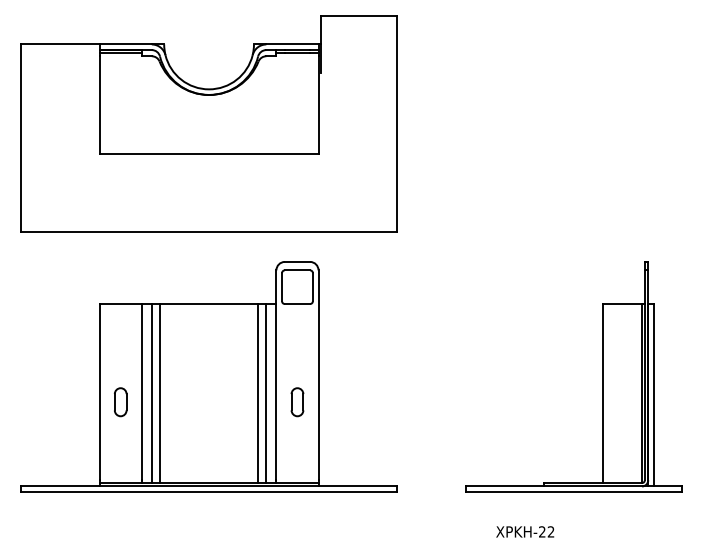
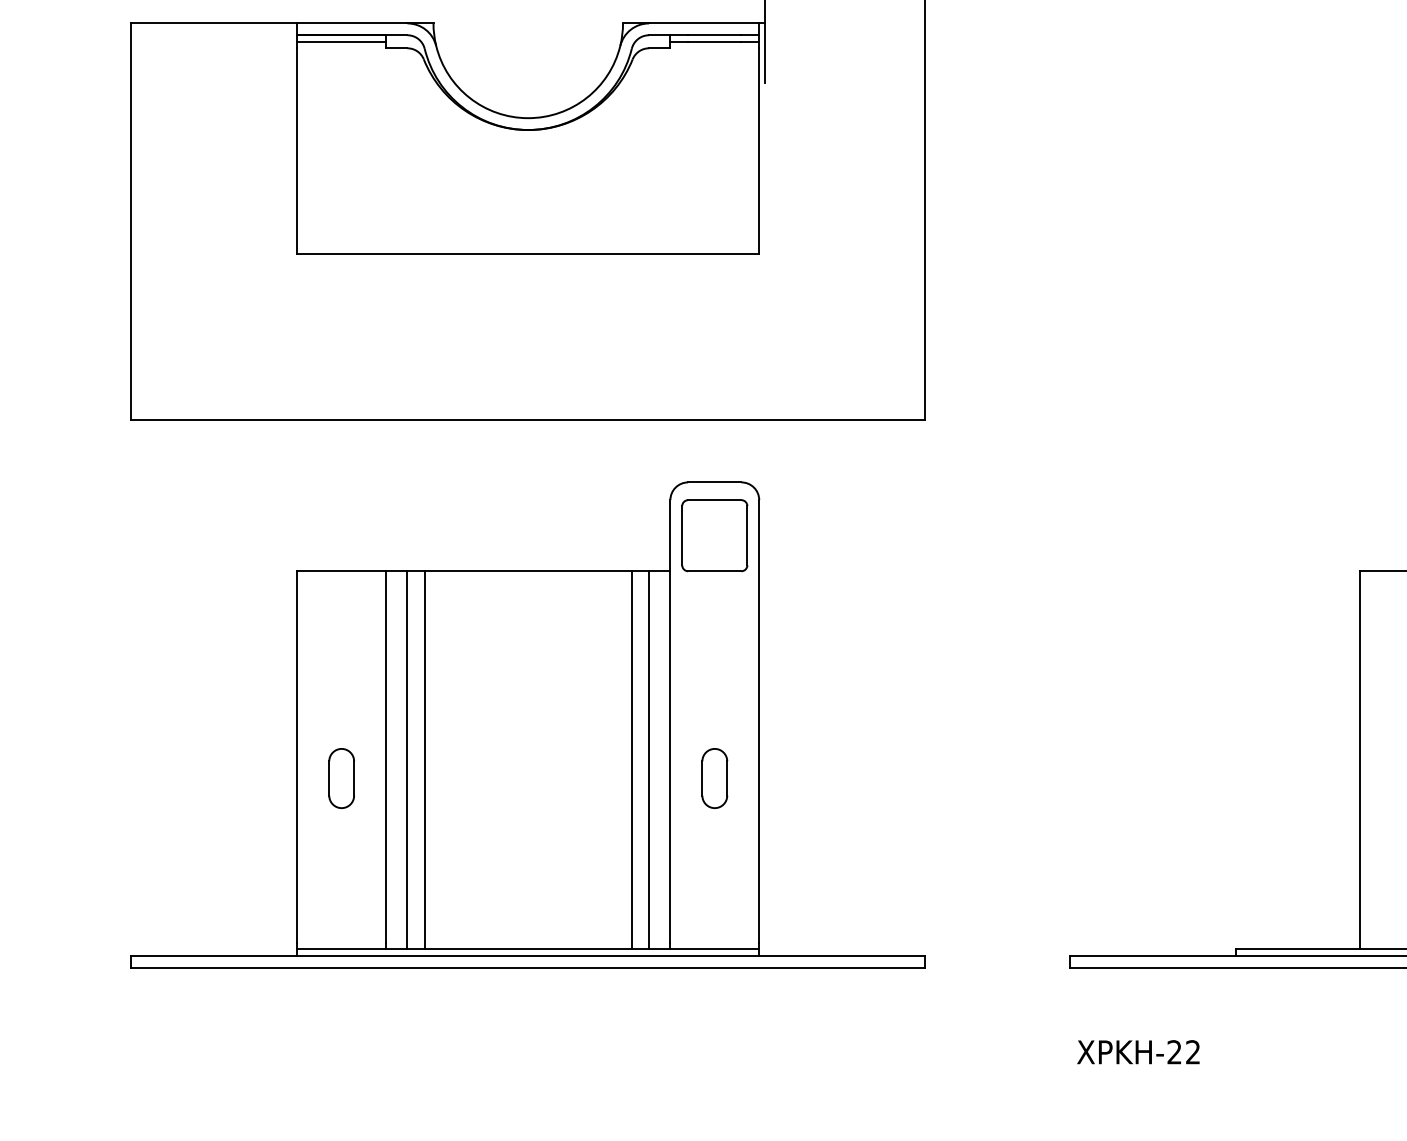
text: (525, 531) -> (1139, 1051), moved

